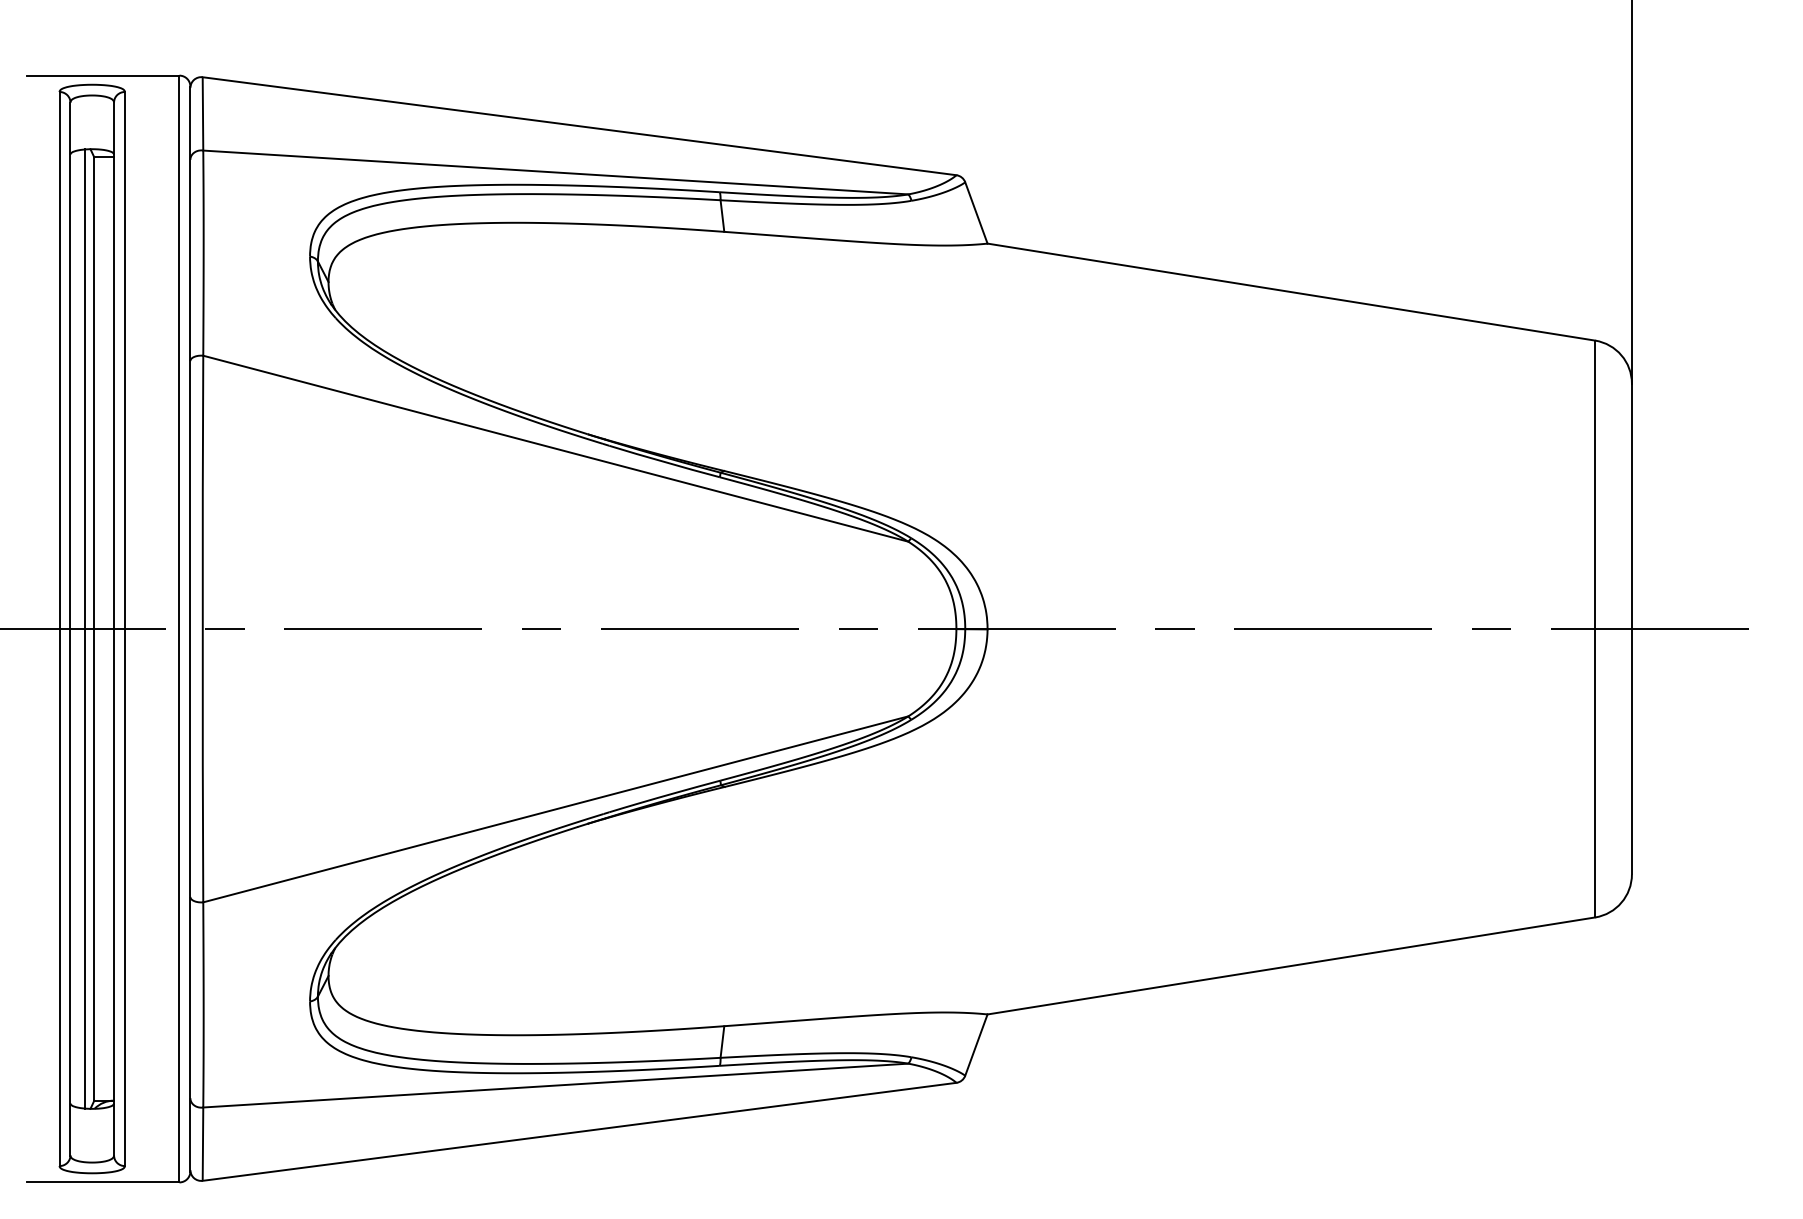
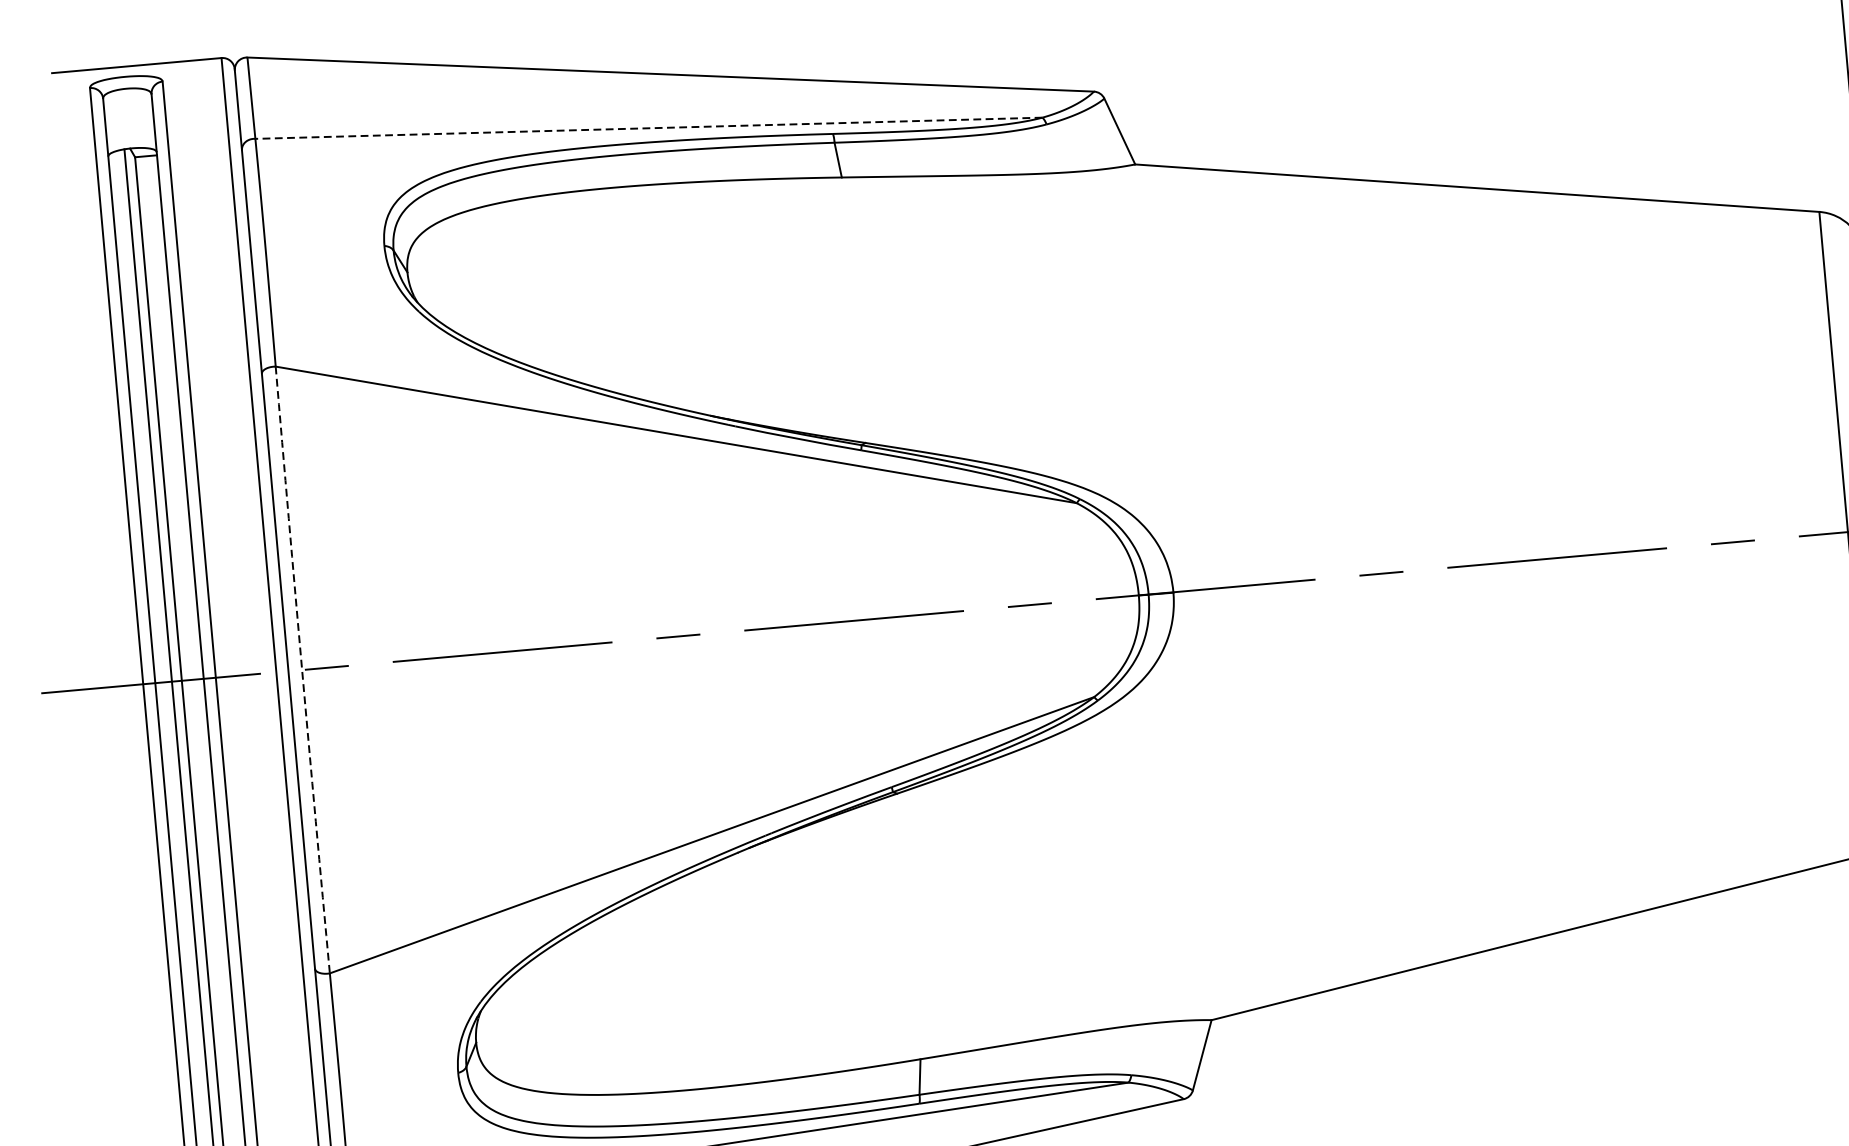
line: (555, 172) -> (648, 128), solid -> dashed
arc: (202, 629) -> (301, 670), solid -> dashed

